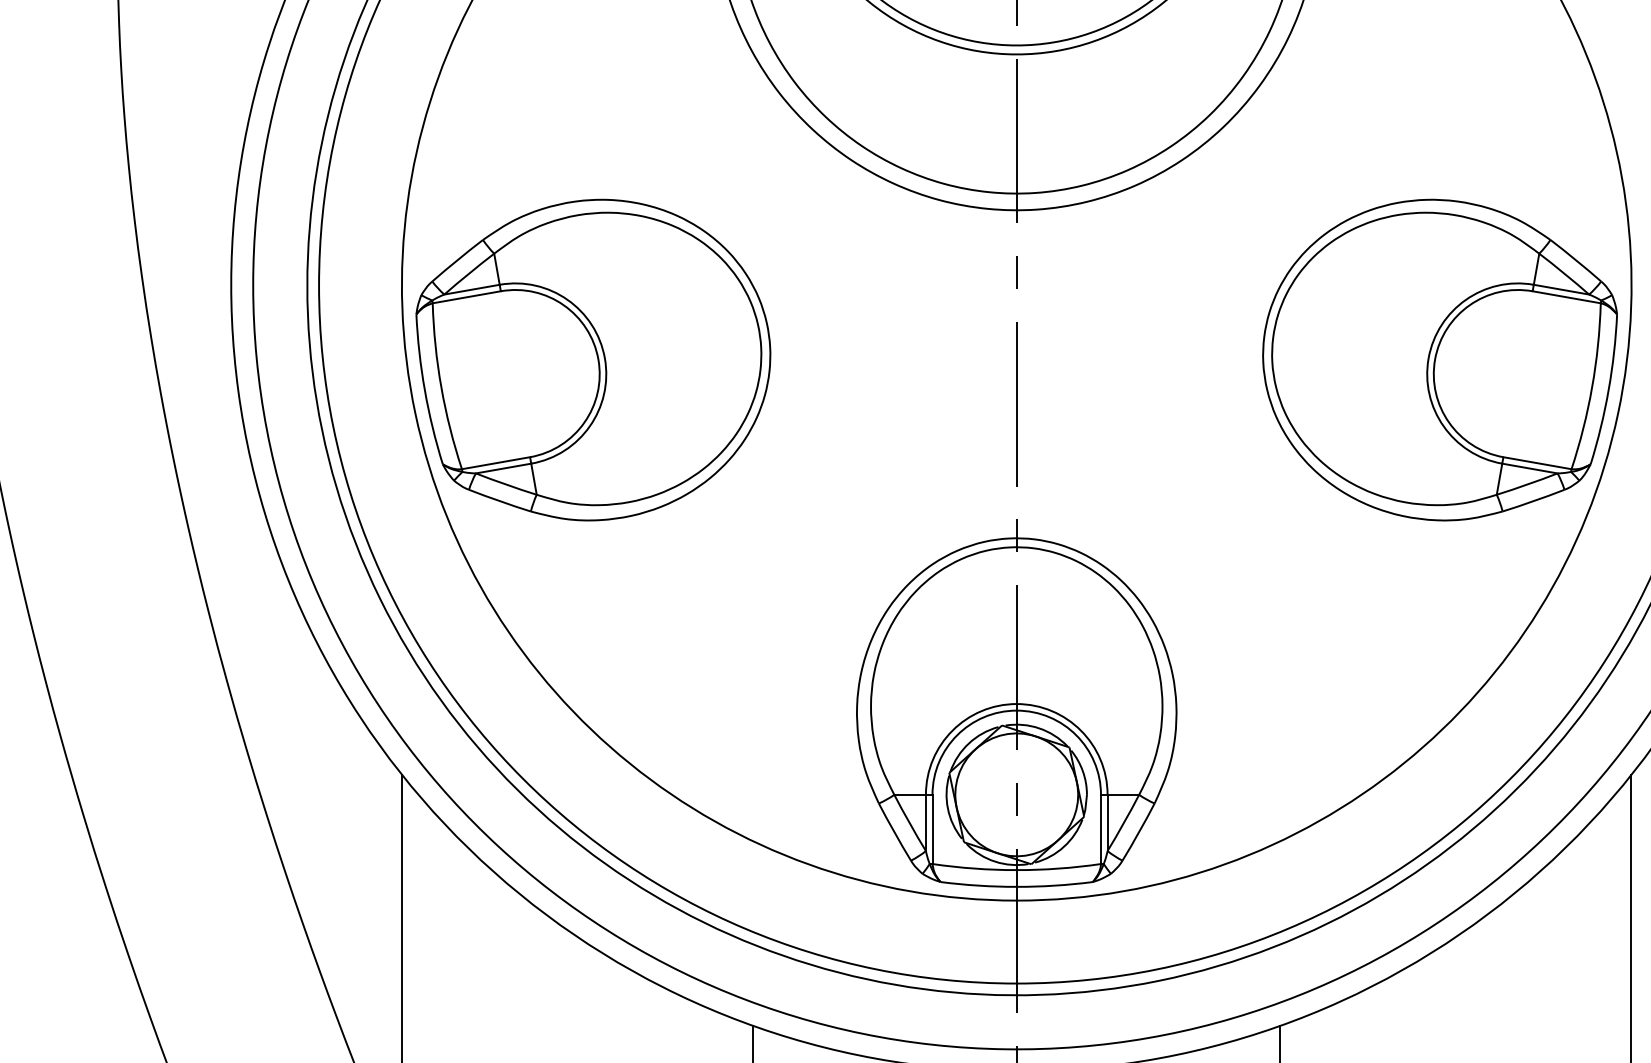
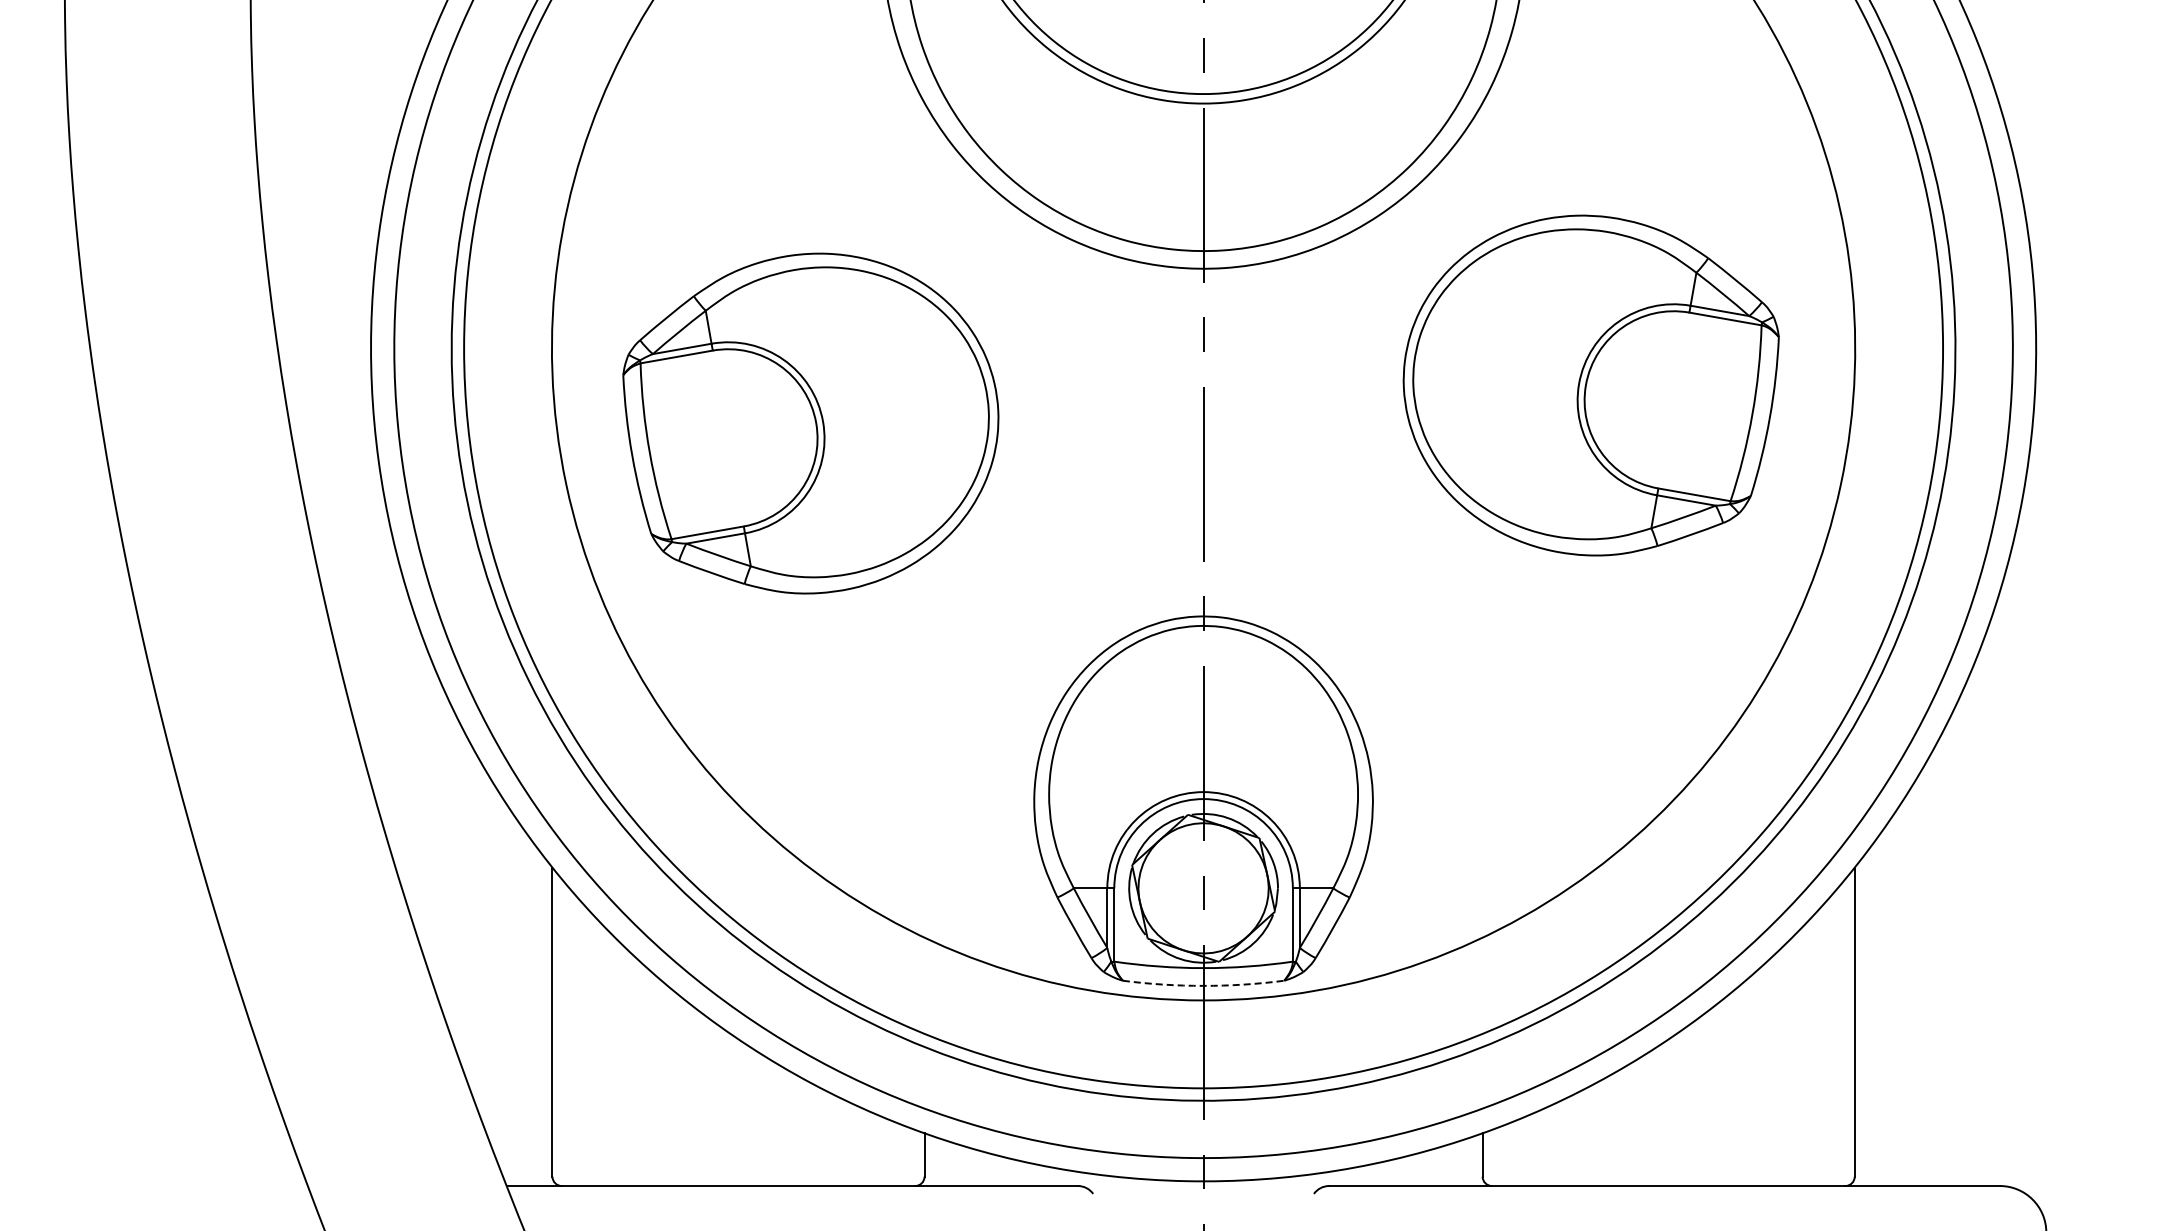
part: (593, 360) -> (810, 423), moved
part: (1439, 360) -> (1590, 385), moved
arc: (1016, 886) -> (1203, 985), solid -> dashed

